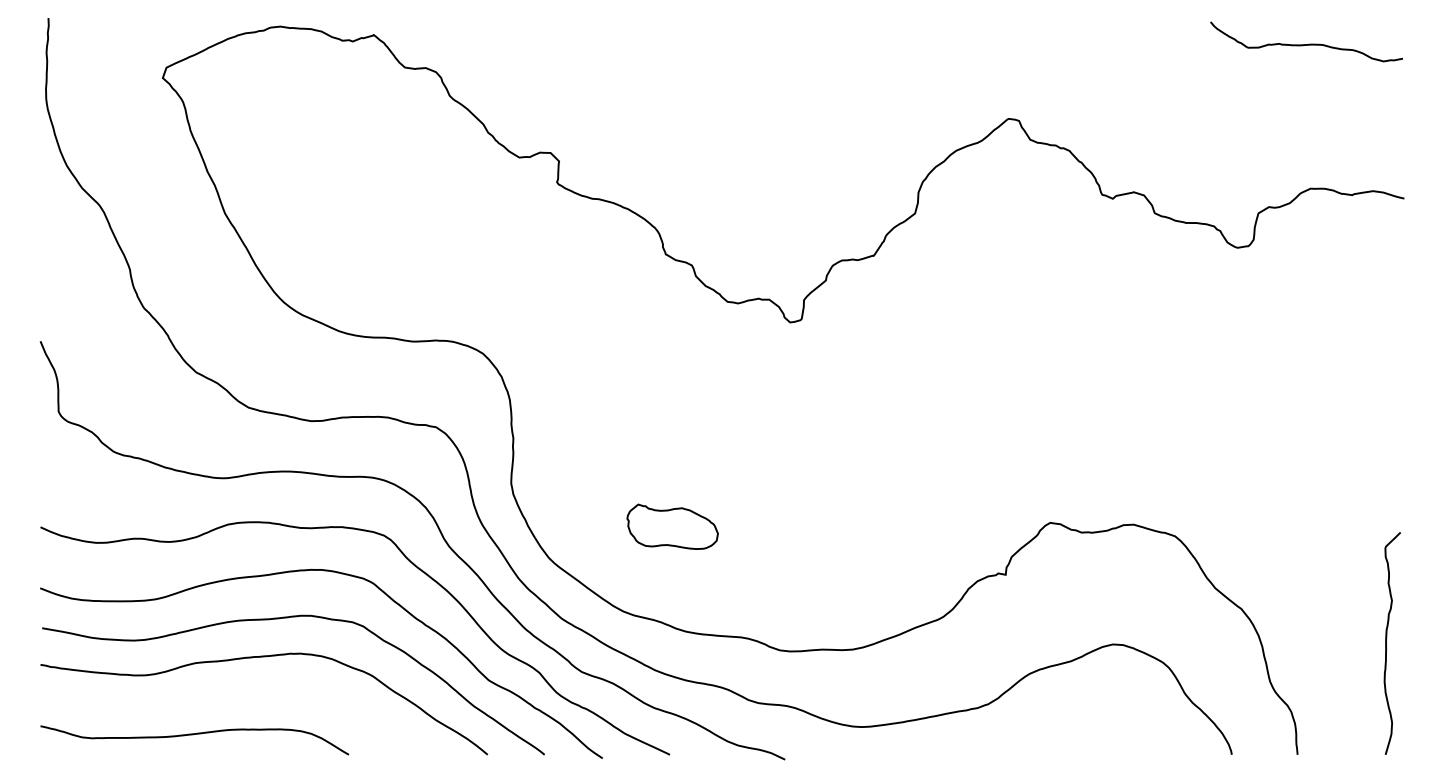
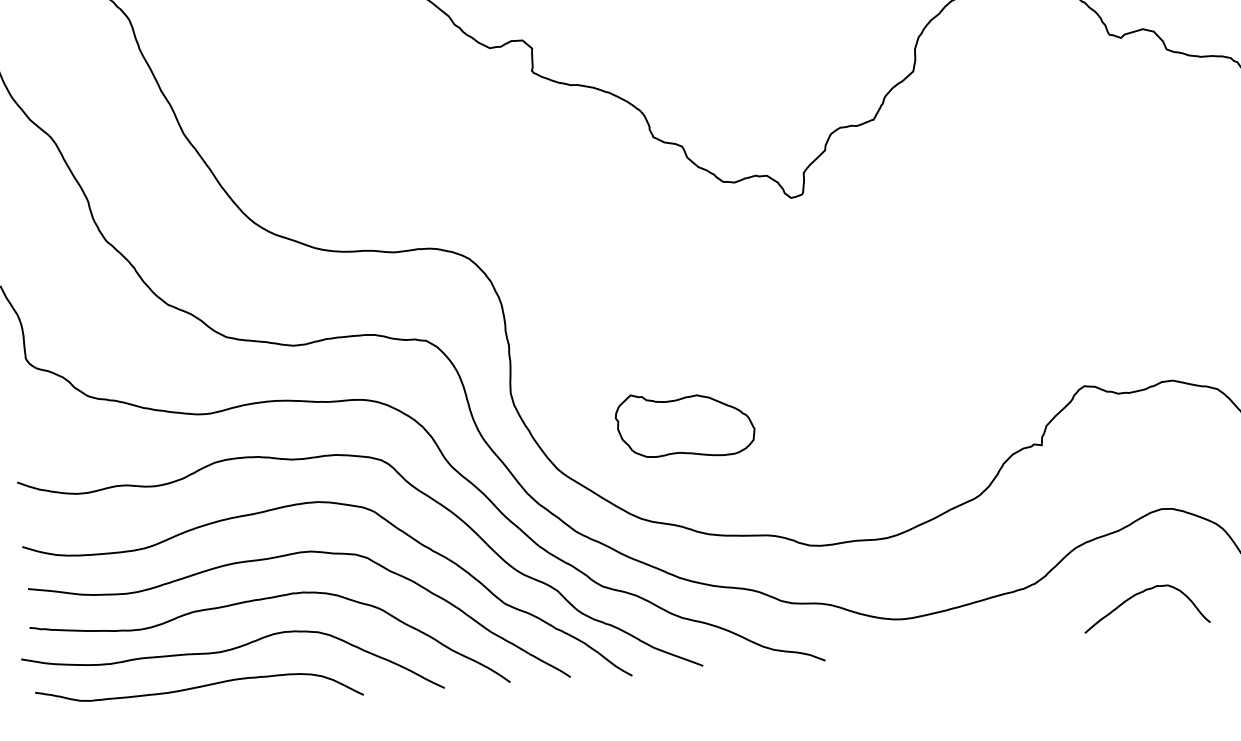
part: (672, 526) -> (685, 424), size x1.43
curve: (222, 703) -> (225, 652), added
curve: (1086, 722) -> (1140, 594), added

